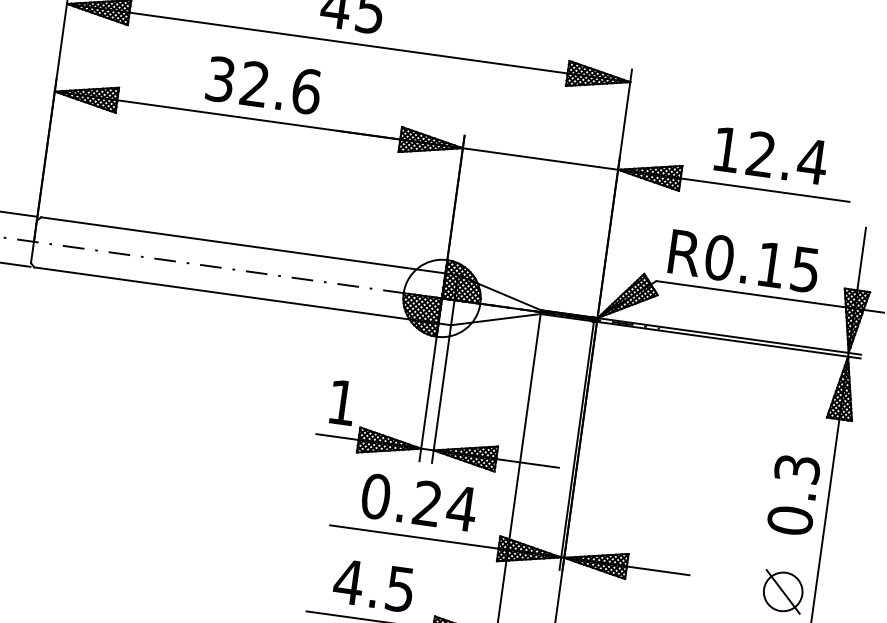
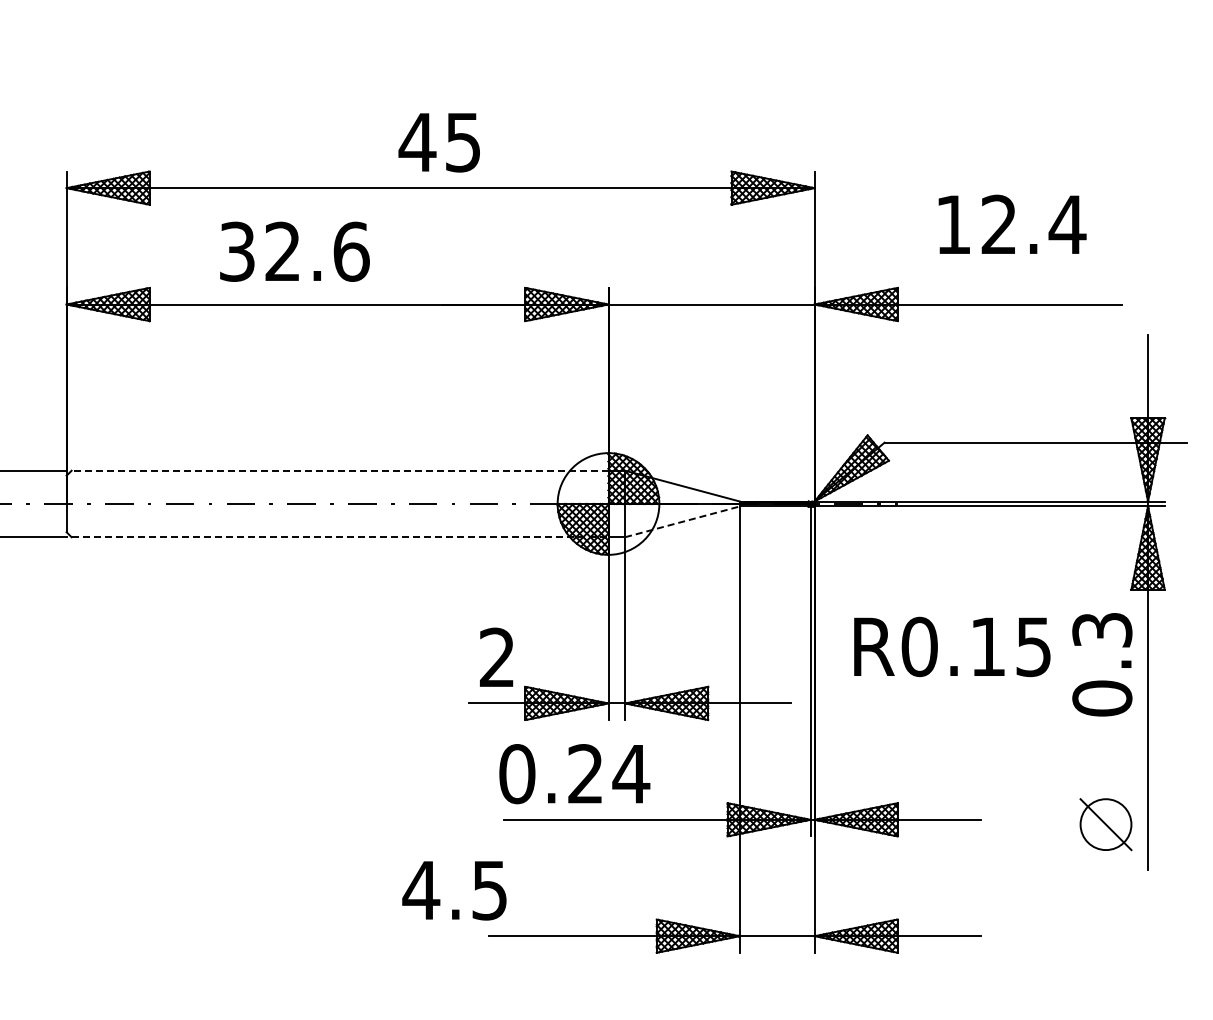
text: (263, 85) -> (294, 251), moved
text: (771, 154) -> (1012, 223), moved
line: (242, 245) -> (339, 470), solid -> dashed
text: (744, 260) -> (952, 646), moved
line: (236, 295) -> (340, 537), solid -> dashed
line: (495, 319) -> (682, 521), solid -> dashed
text: (341, 401) -> (496, 656), 1 -> 2
text: (793, 495) -> (1102, 664), moved
text: (419, 502) -> (574, 774), moved
text: (373, 585) -> (454, 890), moved

